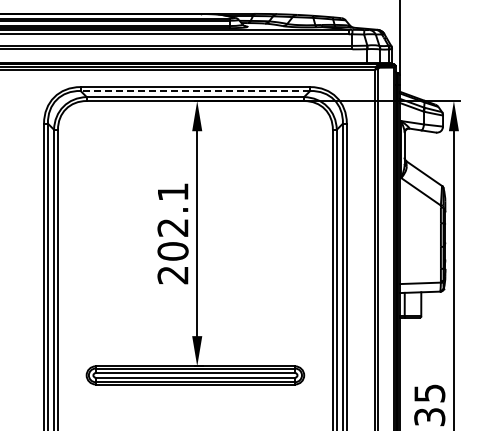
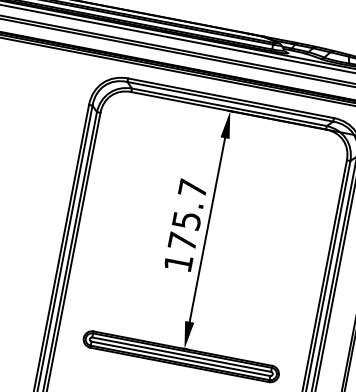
line: (195, 91) -> (230, 102), dashed -> solid
text: (172, 233) -> (185, 225), 202.1 -> 175.7

